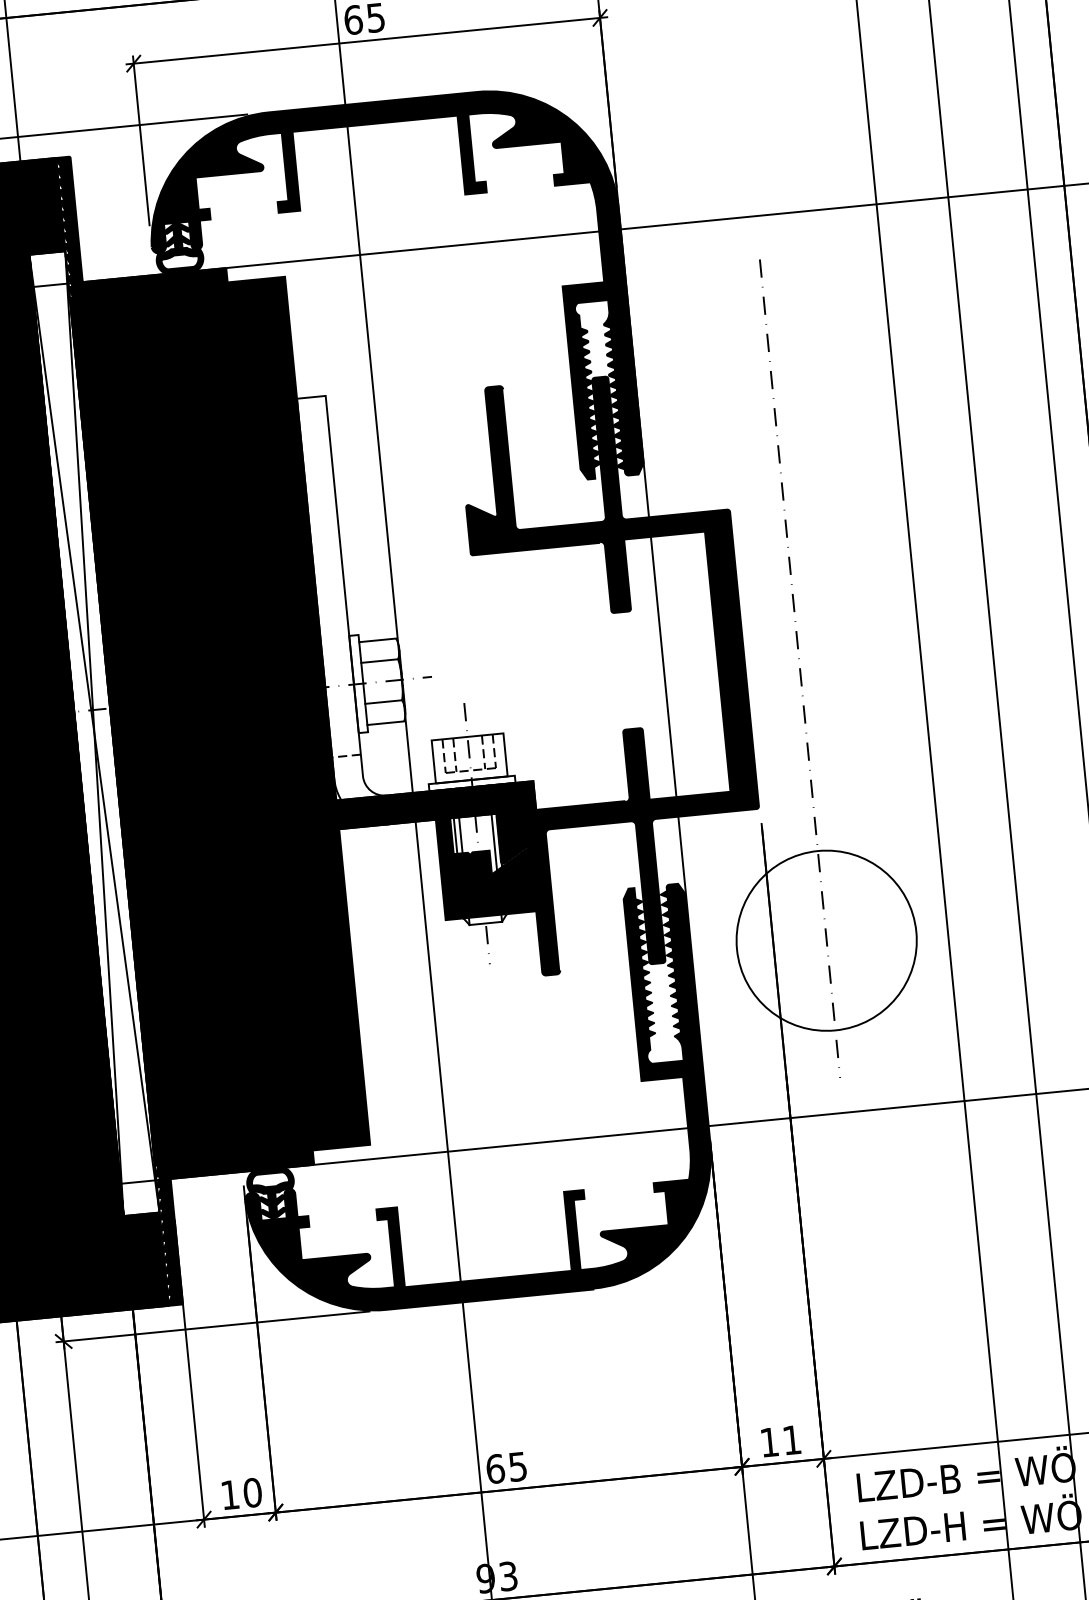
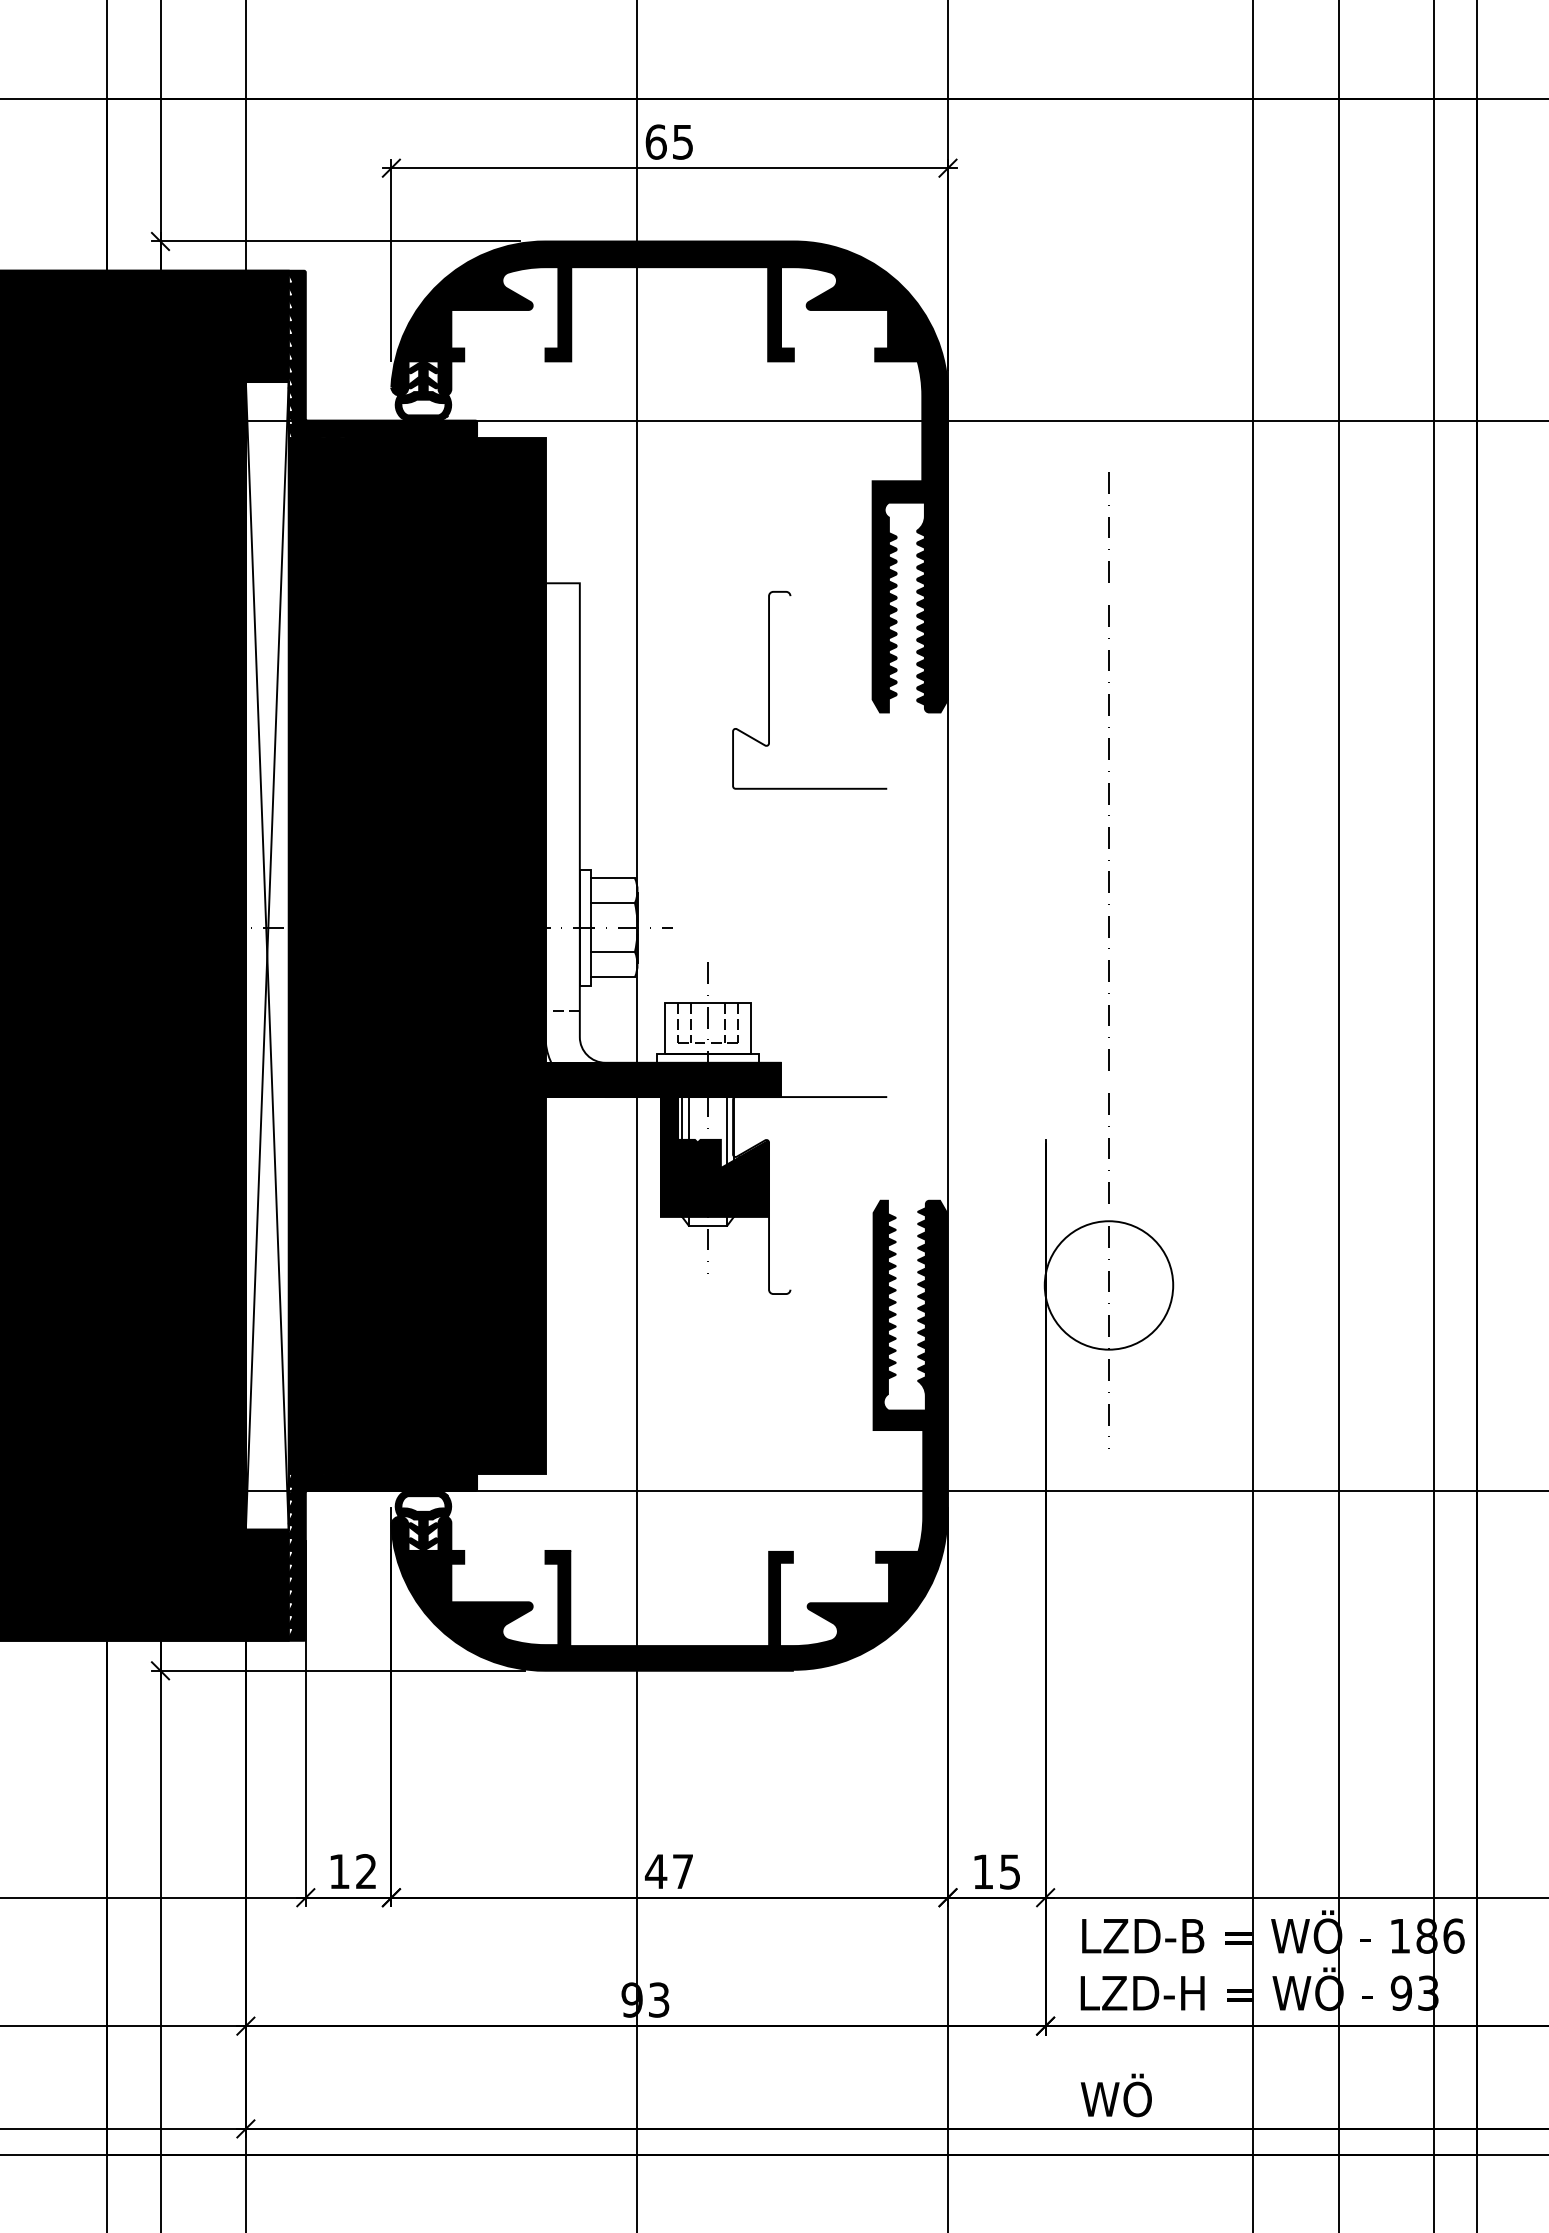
fill: (614, 671) -> (889, 942), removed
circle: (826, 940) -> (1108, 1285), size x0.6
text: (791, 1439) -> (1009, 1871), 11 -> 15
text: (505, 1467) -> (668, 1871), 65 -> 47
text: (252, 1492) -> (366, 1871), 10 -> 12

